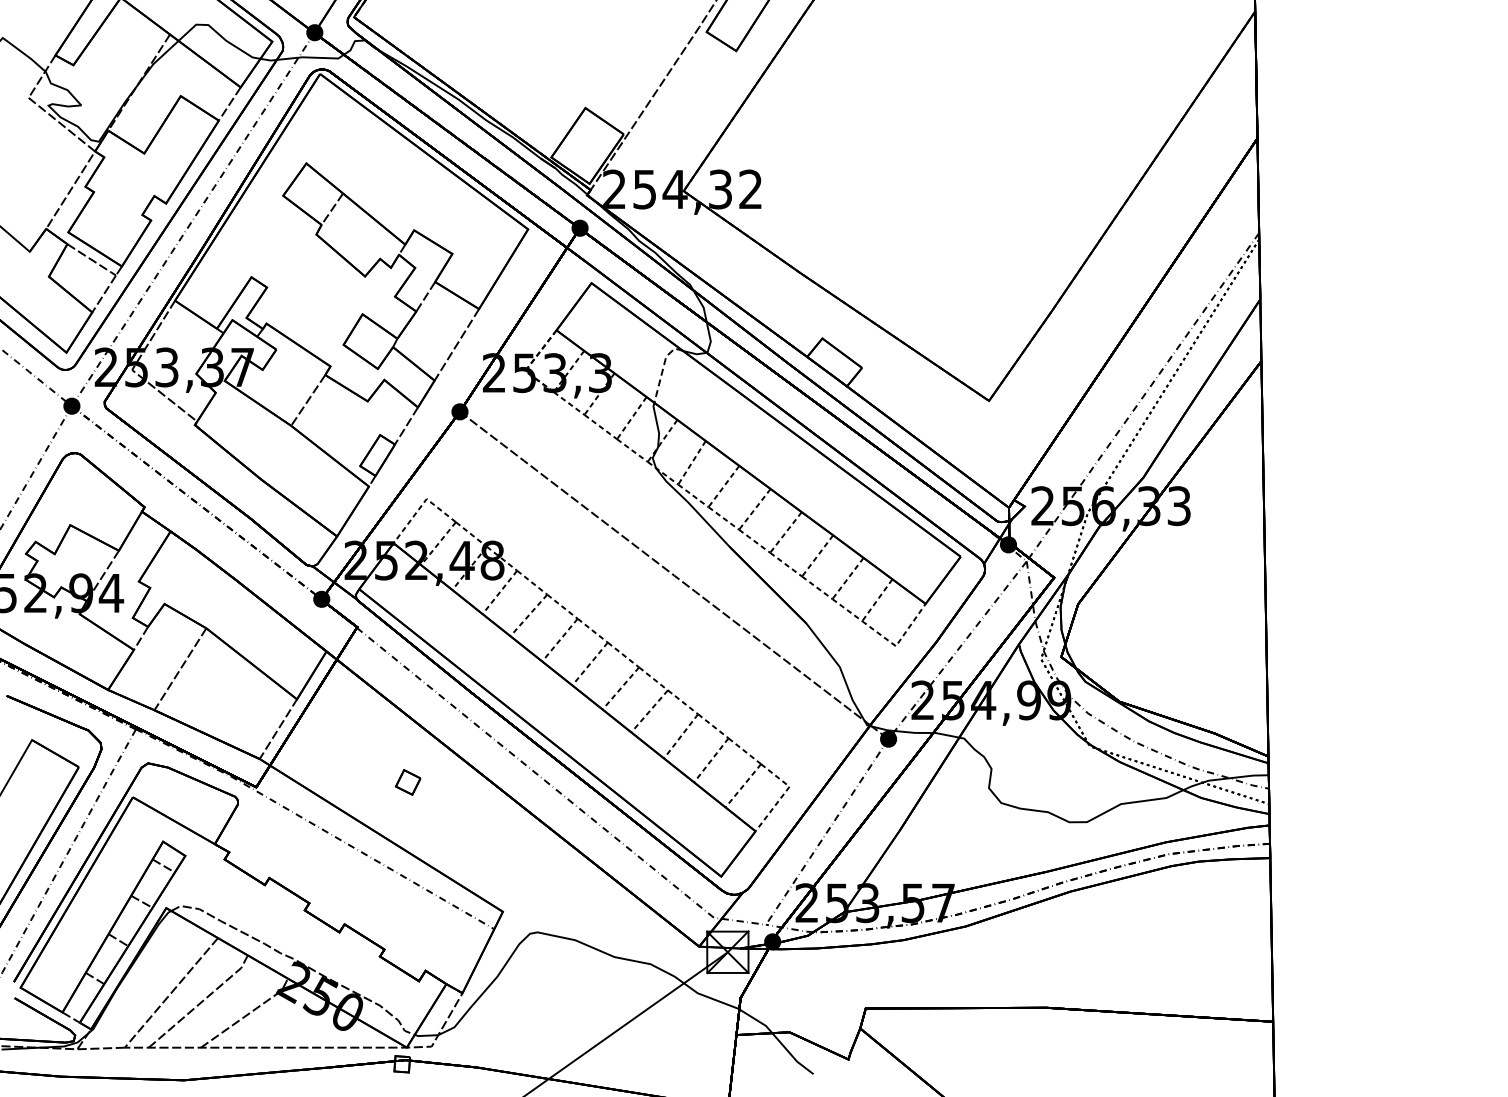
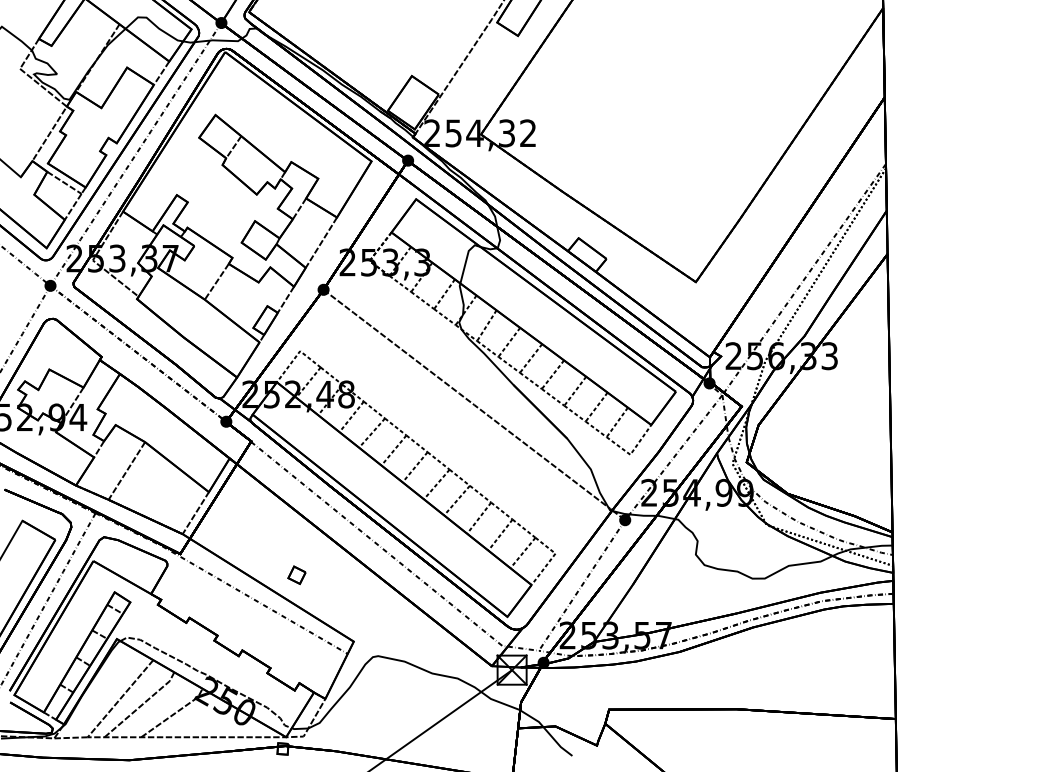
line: (663, 369) -> (466, 260), dashed -> solid
part: (407, 782) -> (296, 575), moved

